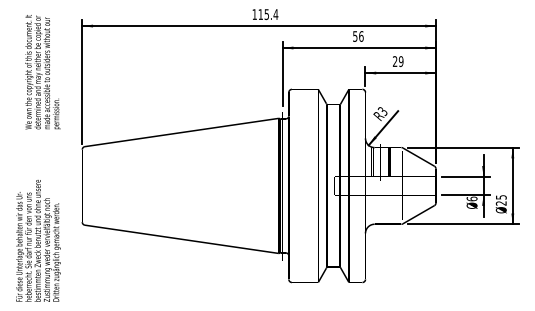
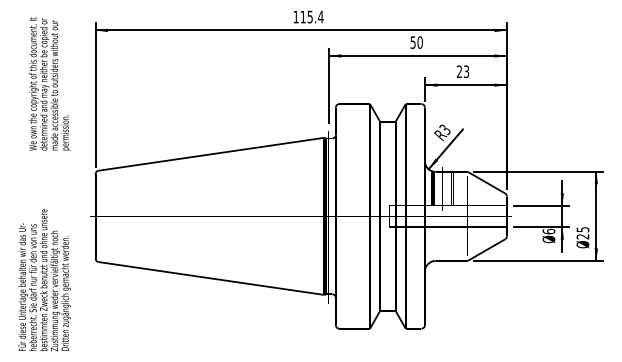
text: (361, 36) -> (420, 42), 56 -> 50
text: (400, 61) -> (465, 71), 29 -> 23

